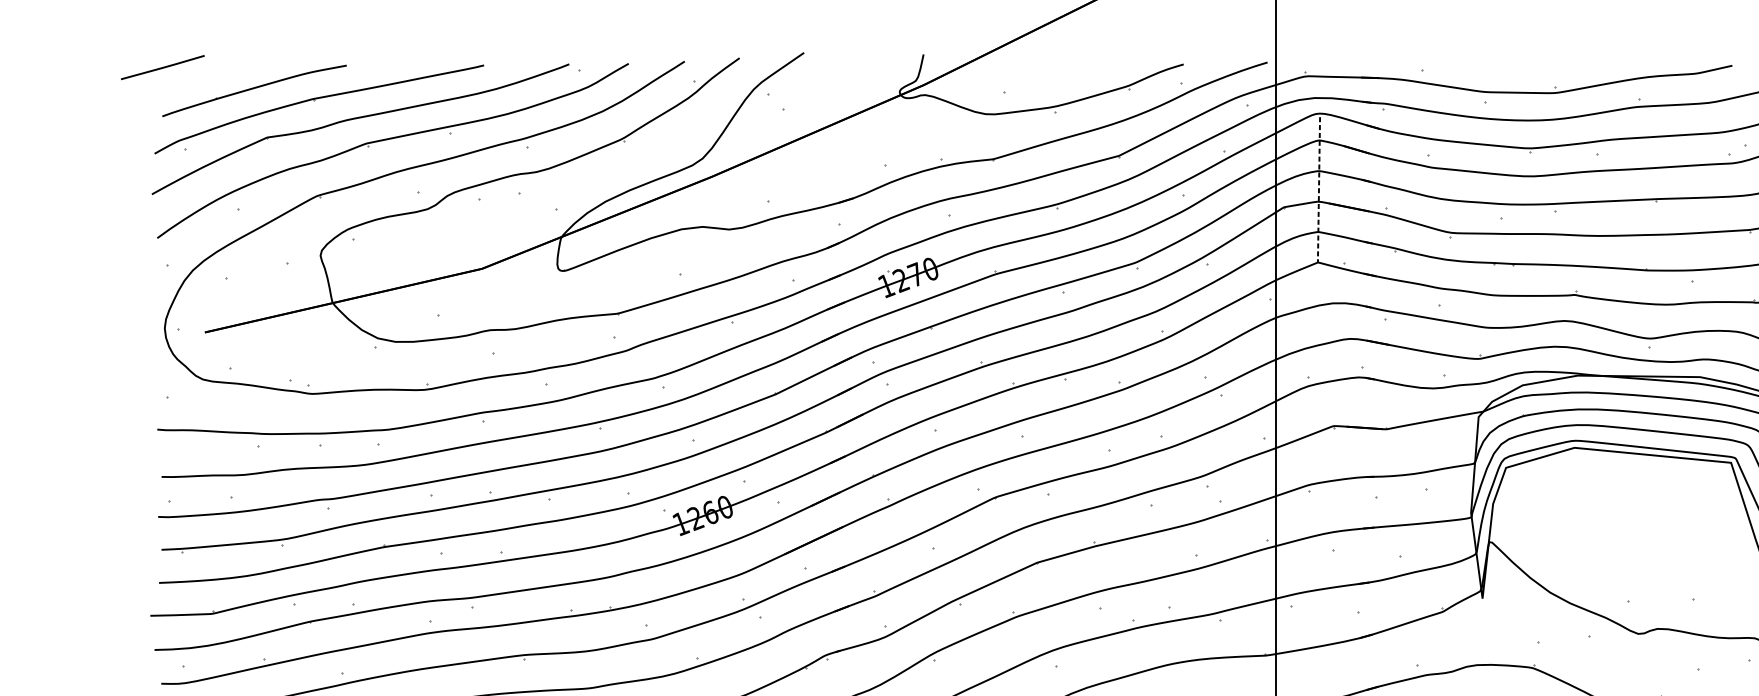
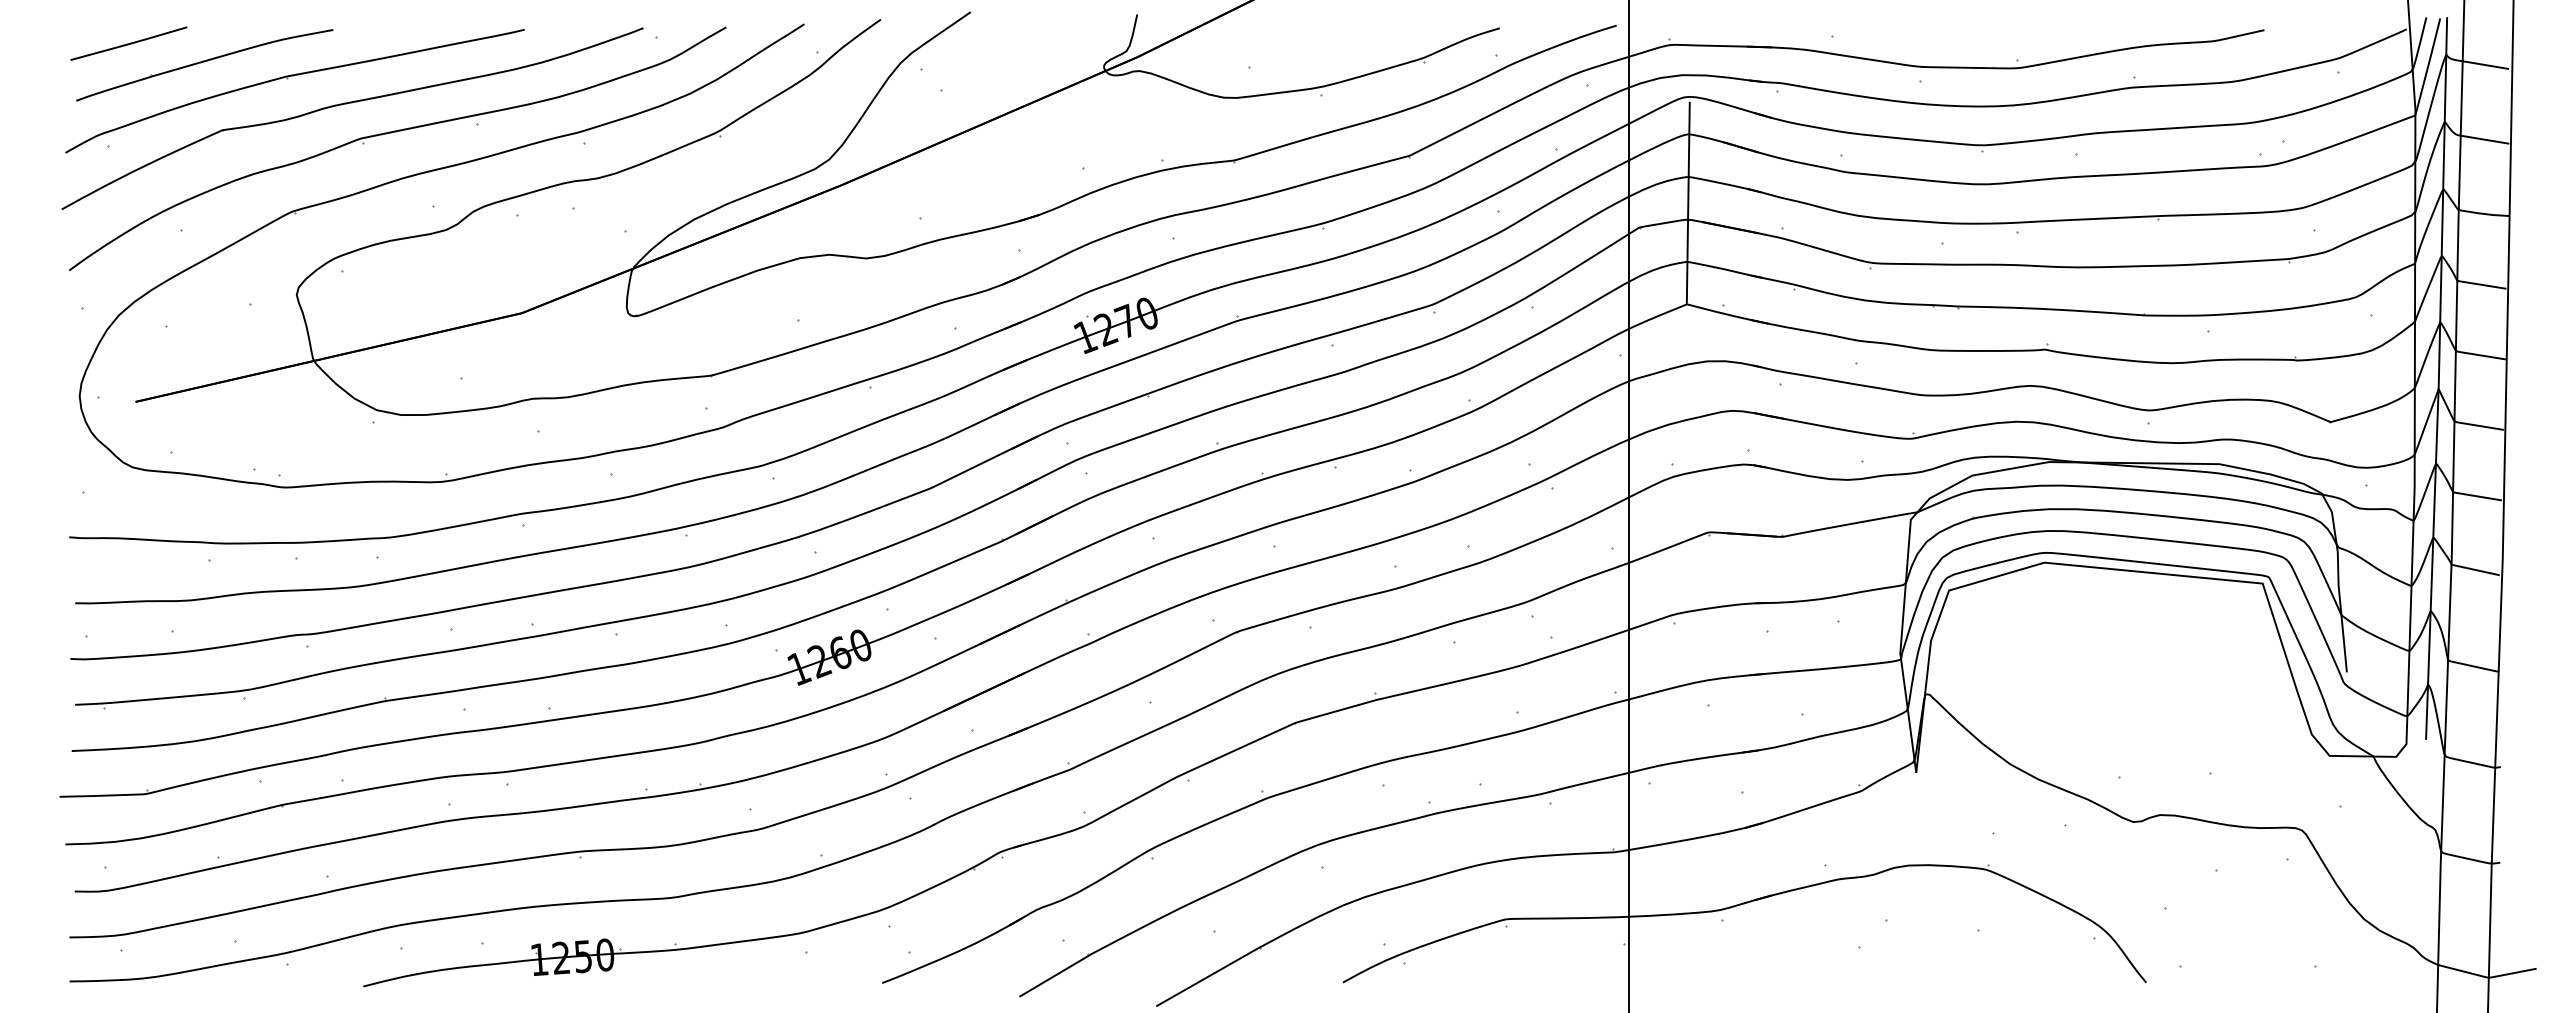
line: (162, 67) -> (128, 43), moved
line: (1319, 189) -> (1688, 202), dashed -> solid

